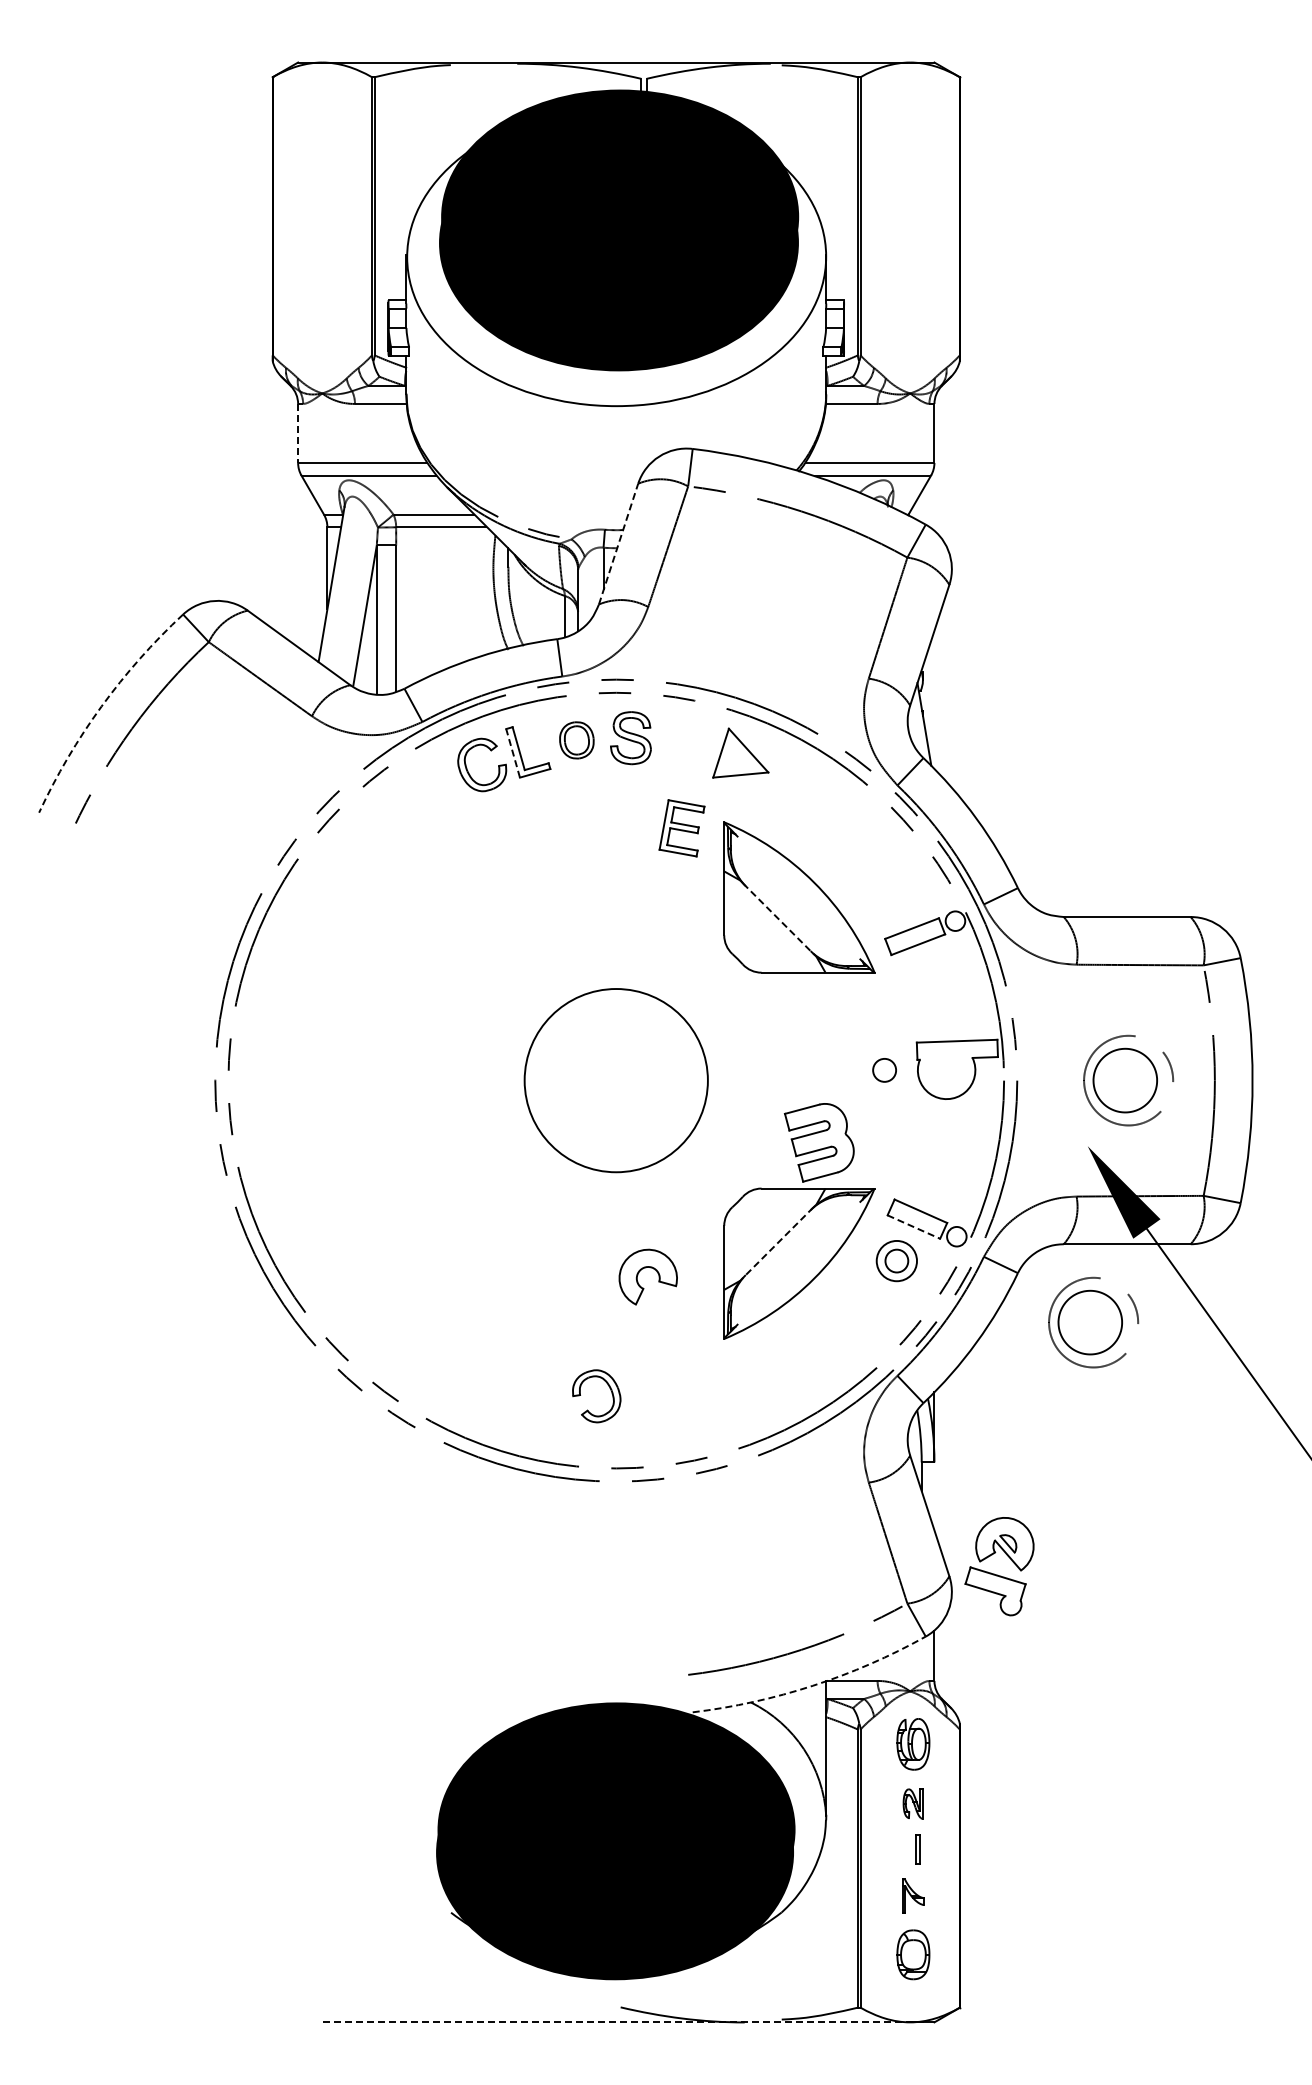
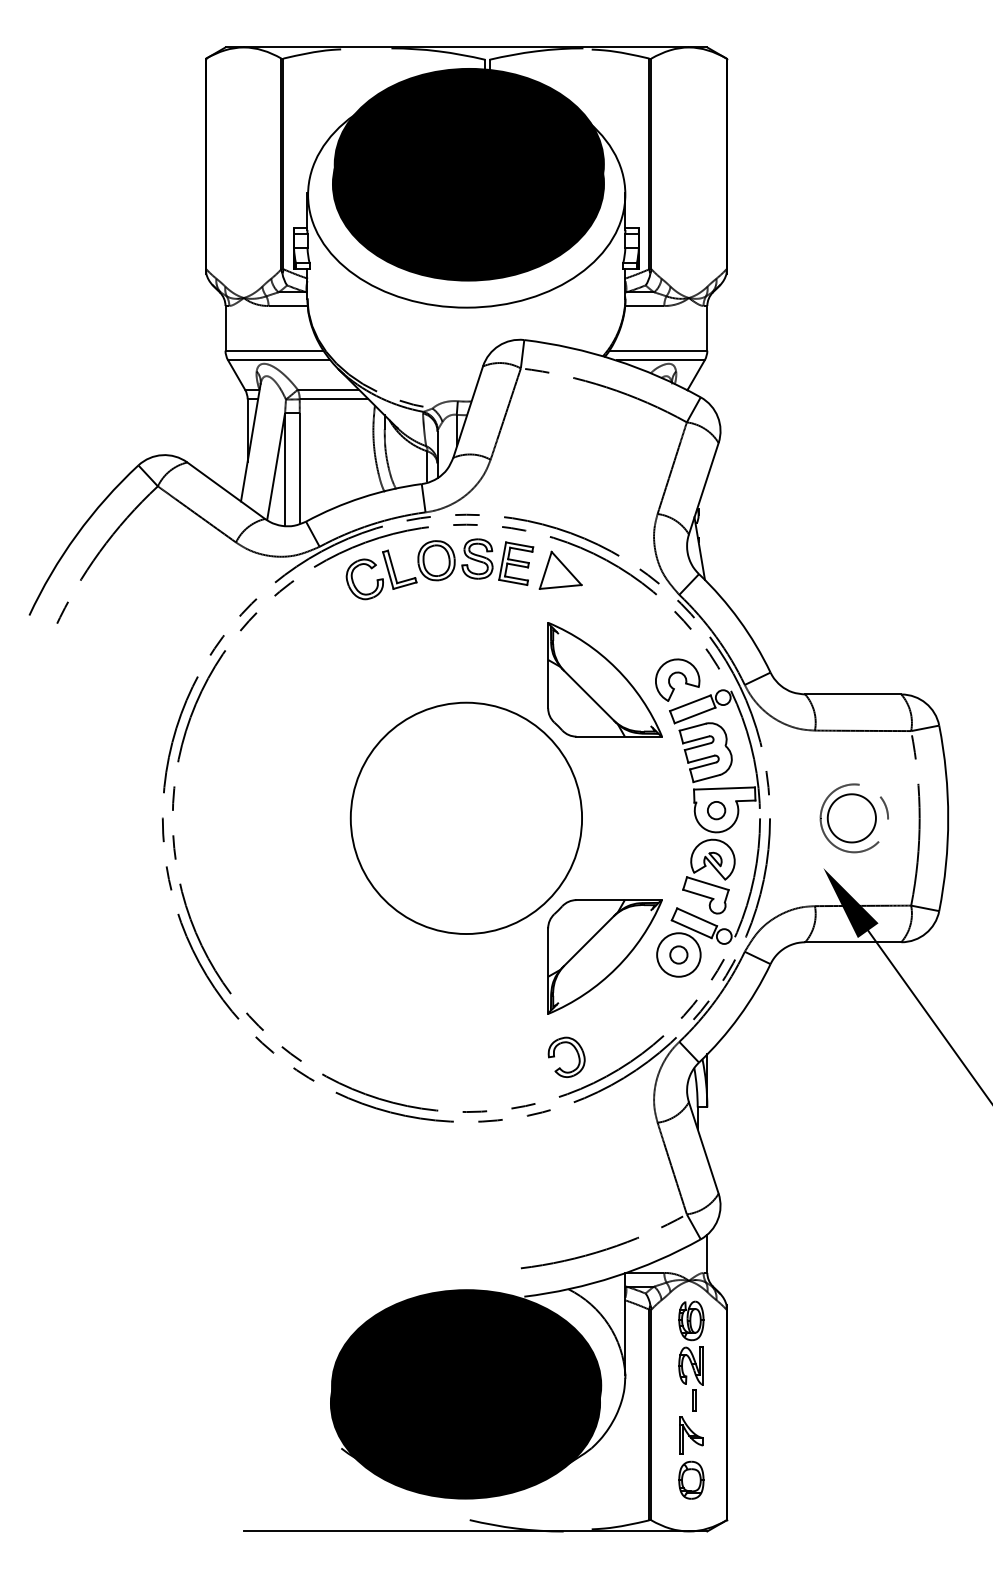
line: (298, 433) -> (225, 328), dashed -> solid
line: (618, 543) -> (468, 411), dashed -> solid
arc: (101, 706) -> (76, 535), dashed -> solid
part: (576, 740) -> (436, 560), size x1.43
line: (512, 752) -> (387, 569), dashed -> solid
part: (681, 828) -> (515, 563), moved
line: (778, 918) -> (589, 695), dashed -> solid
circle: (884, 1070) -> (716, 810), moved
circle: (616, 1080) -> (466, 818), size x1.67
part: (819, 1142) -> (705, 752), moved
line: (913, 1227) -> (691, 929), dashed -> solid
line: (778, 1242) -> (589, 940), dashed -> solid
circle: (896, 1260) -> (678, 954), size x1.43
part: (643, 1269) -> (674, 674), moved
part: (1093, 1322) -> (827, 1001), removed
part: (610, 1390) -> (577, 1053), moved
part: (997, 1574) -> (707, 882), moved
arc: (812, 1685) -> (615, 1276), dashed -> solid
part: (912, 1803) -> (690, 1365), size x1.67
part: (913, 1896) -> (691, 1436), size x1.43
line: (623, 2022) -> (471, 1531), dashed -> solid

